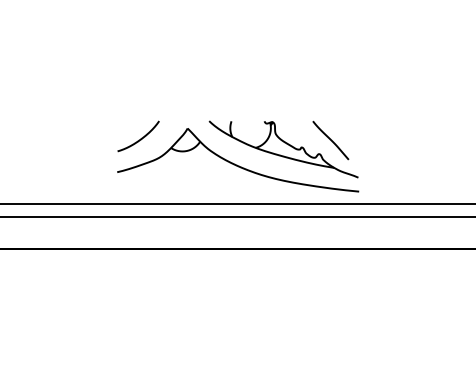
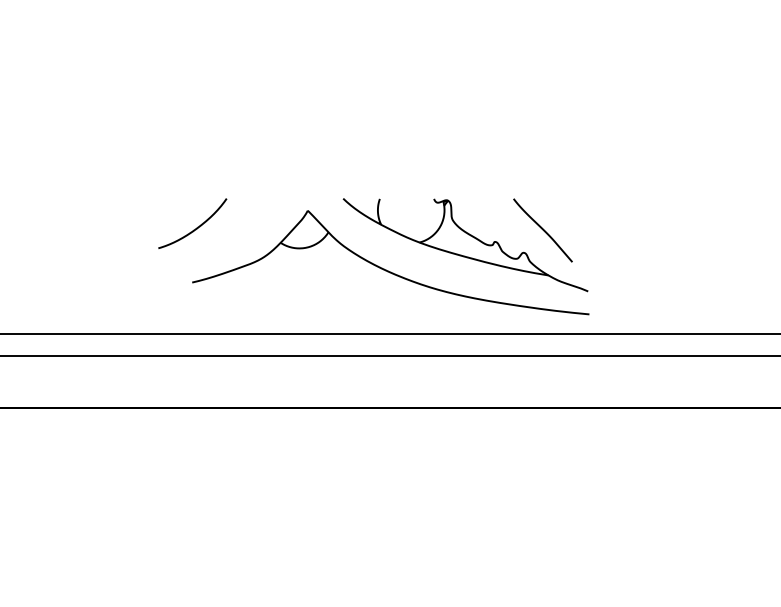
curve: (140, 138) -> (195, 227), moved

